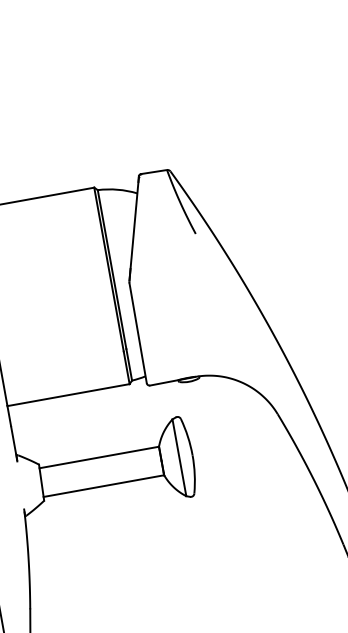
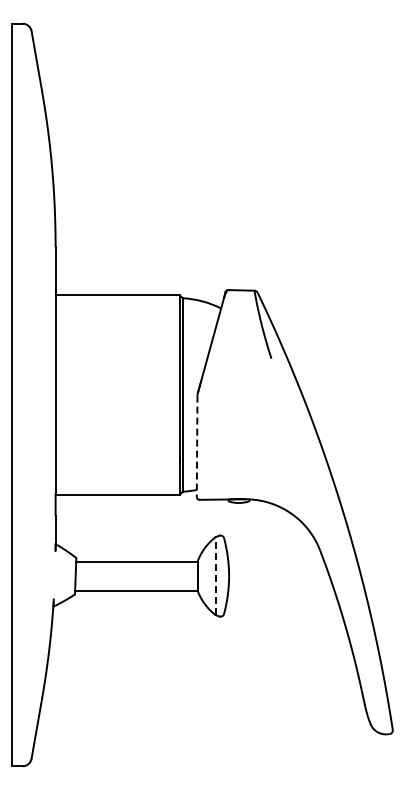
line: (138, 333) -> (197, 446), solid -> dashed
line: (179, 457) -> (215, 575), solid -> dashed

